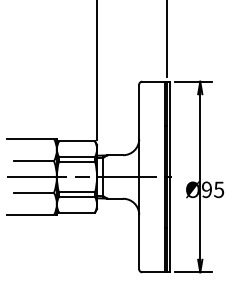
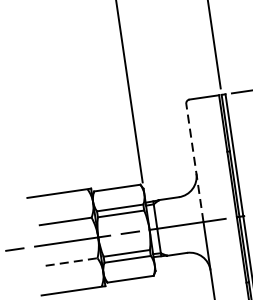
line: (139, 130) -> (195, 162), solid -> dashed
line: (34, 192) -> (72, 261), solid -> dashed

